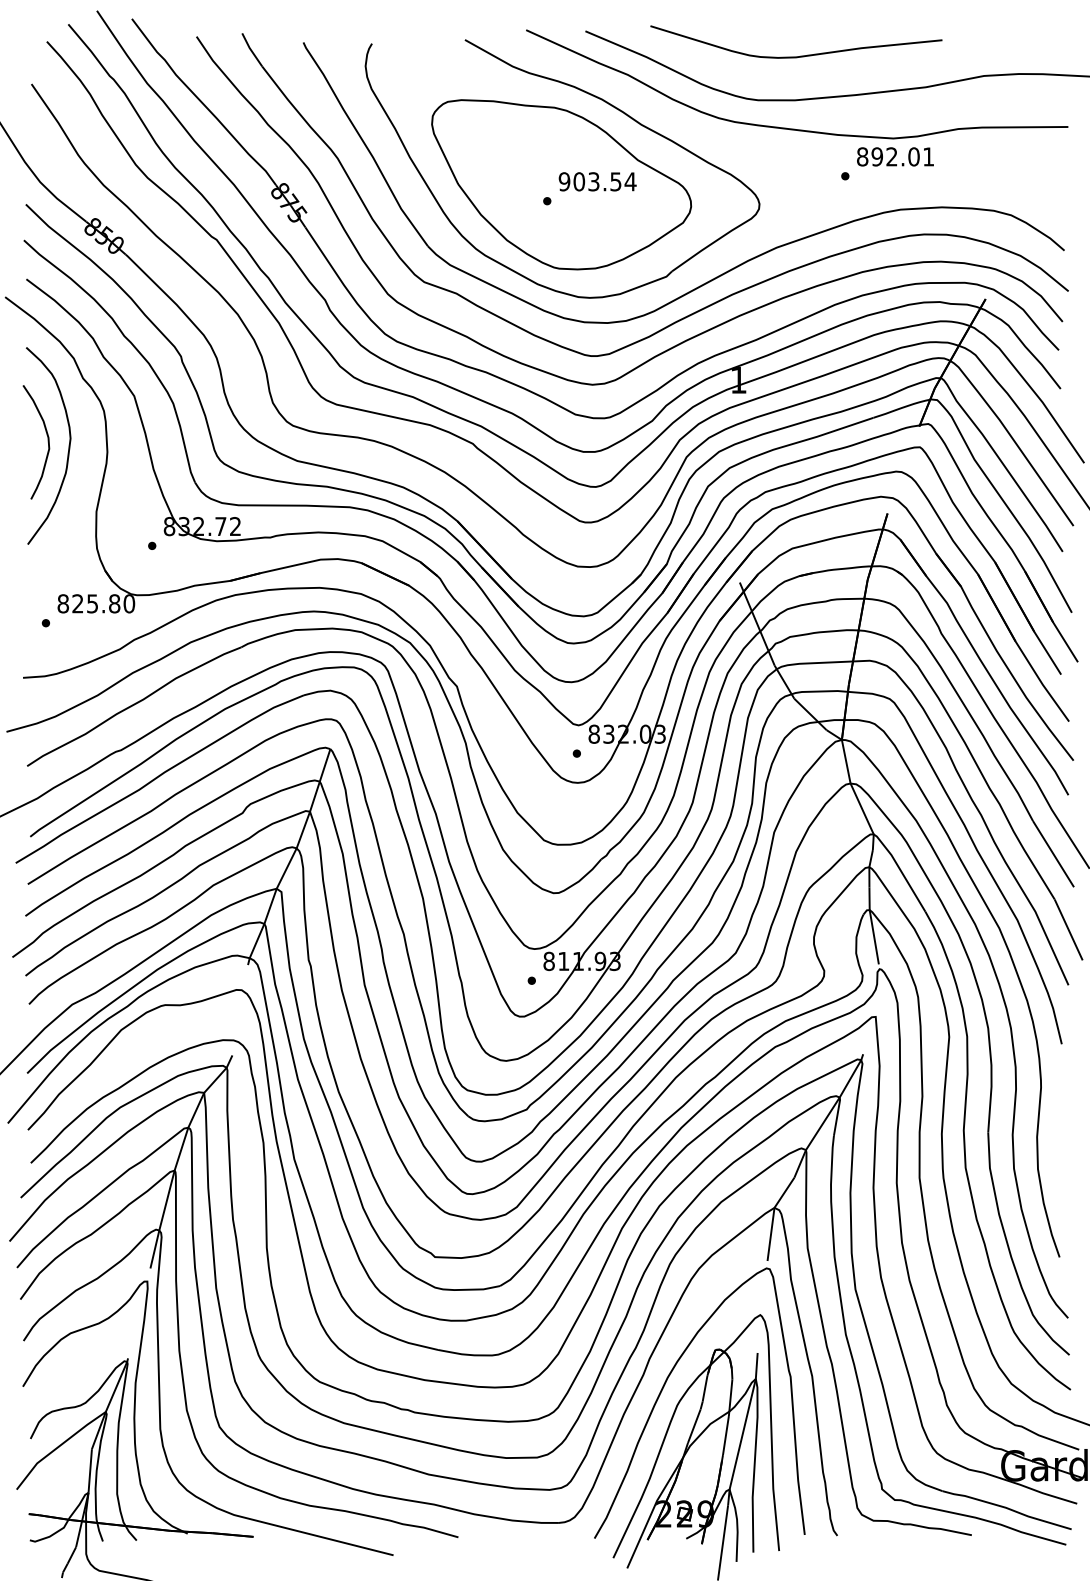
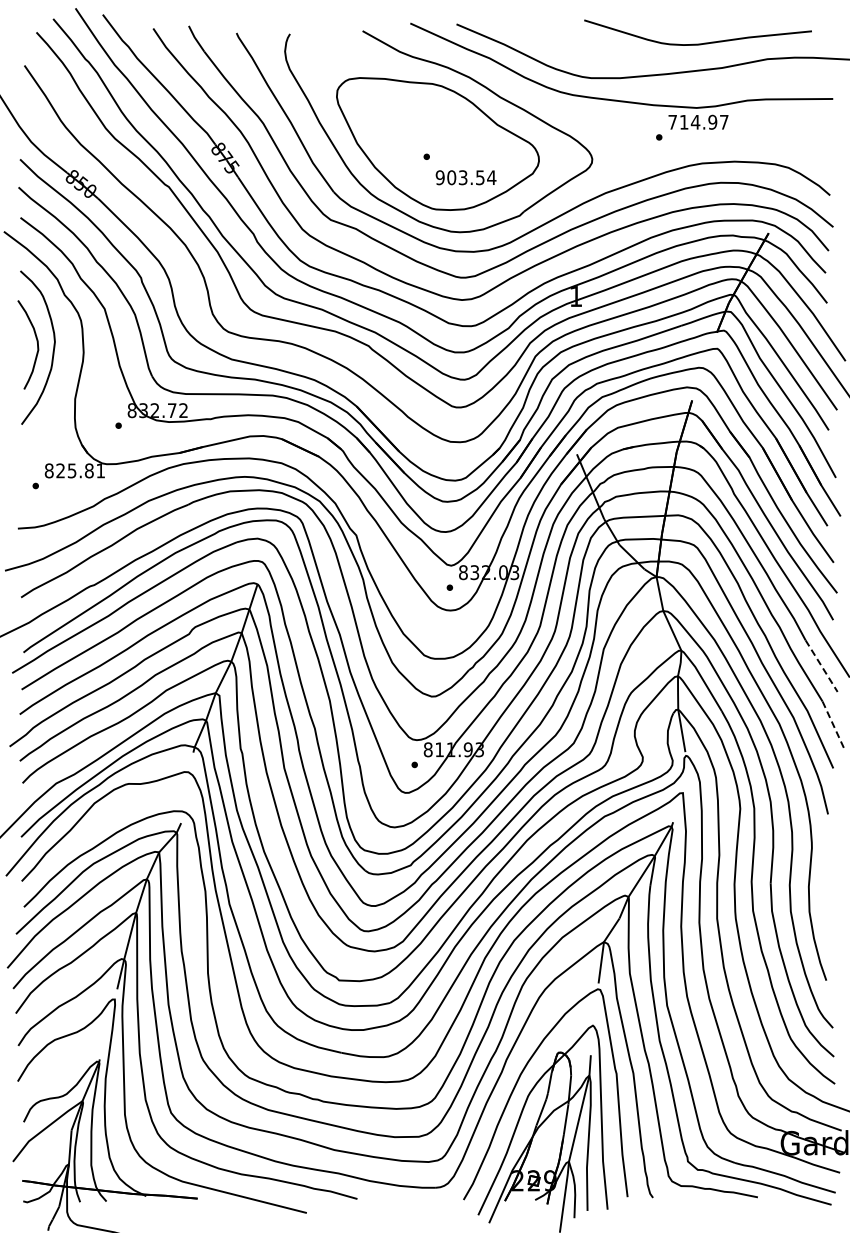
curve: (795, 55) -> (697, 43), moved
text: (895, 155) -> (698, 121), 892.01 -> 714.97
text: (596, 181) -> (465, 177), moved
text: (128, 603) -> (100, 470), 825.80 -> 825.81
line: (1053, 854) -> (821, 666), solid -> dashed
line: (1068, 930) -> (833, 725), solid -> dashed

